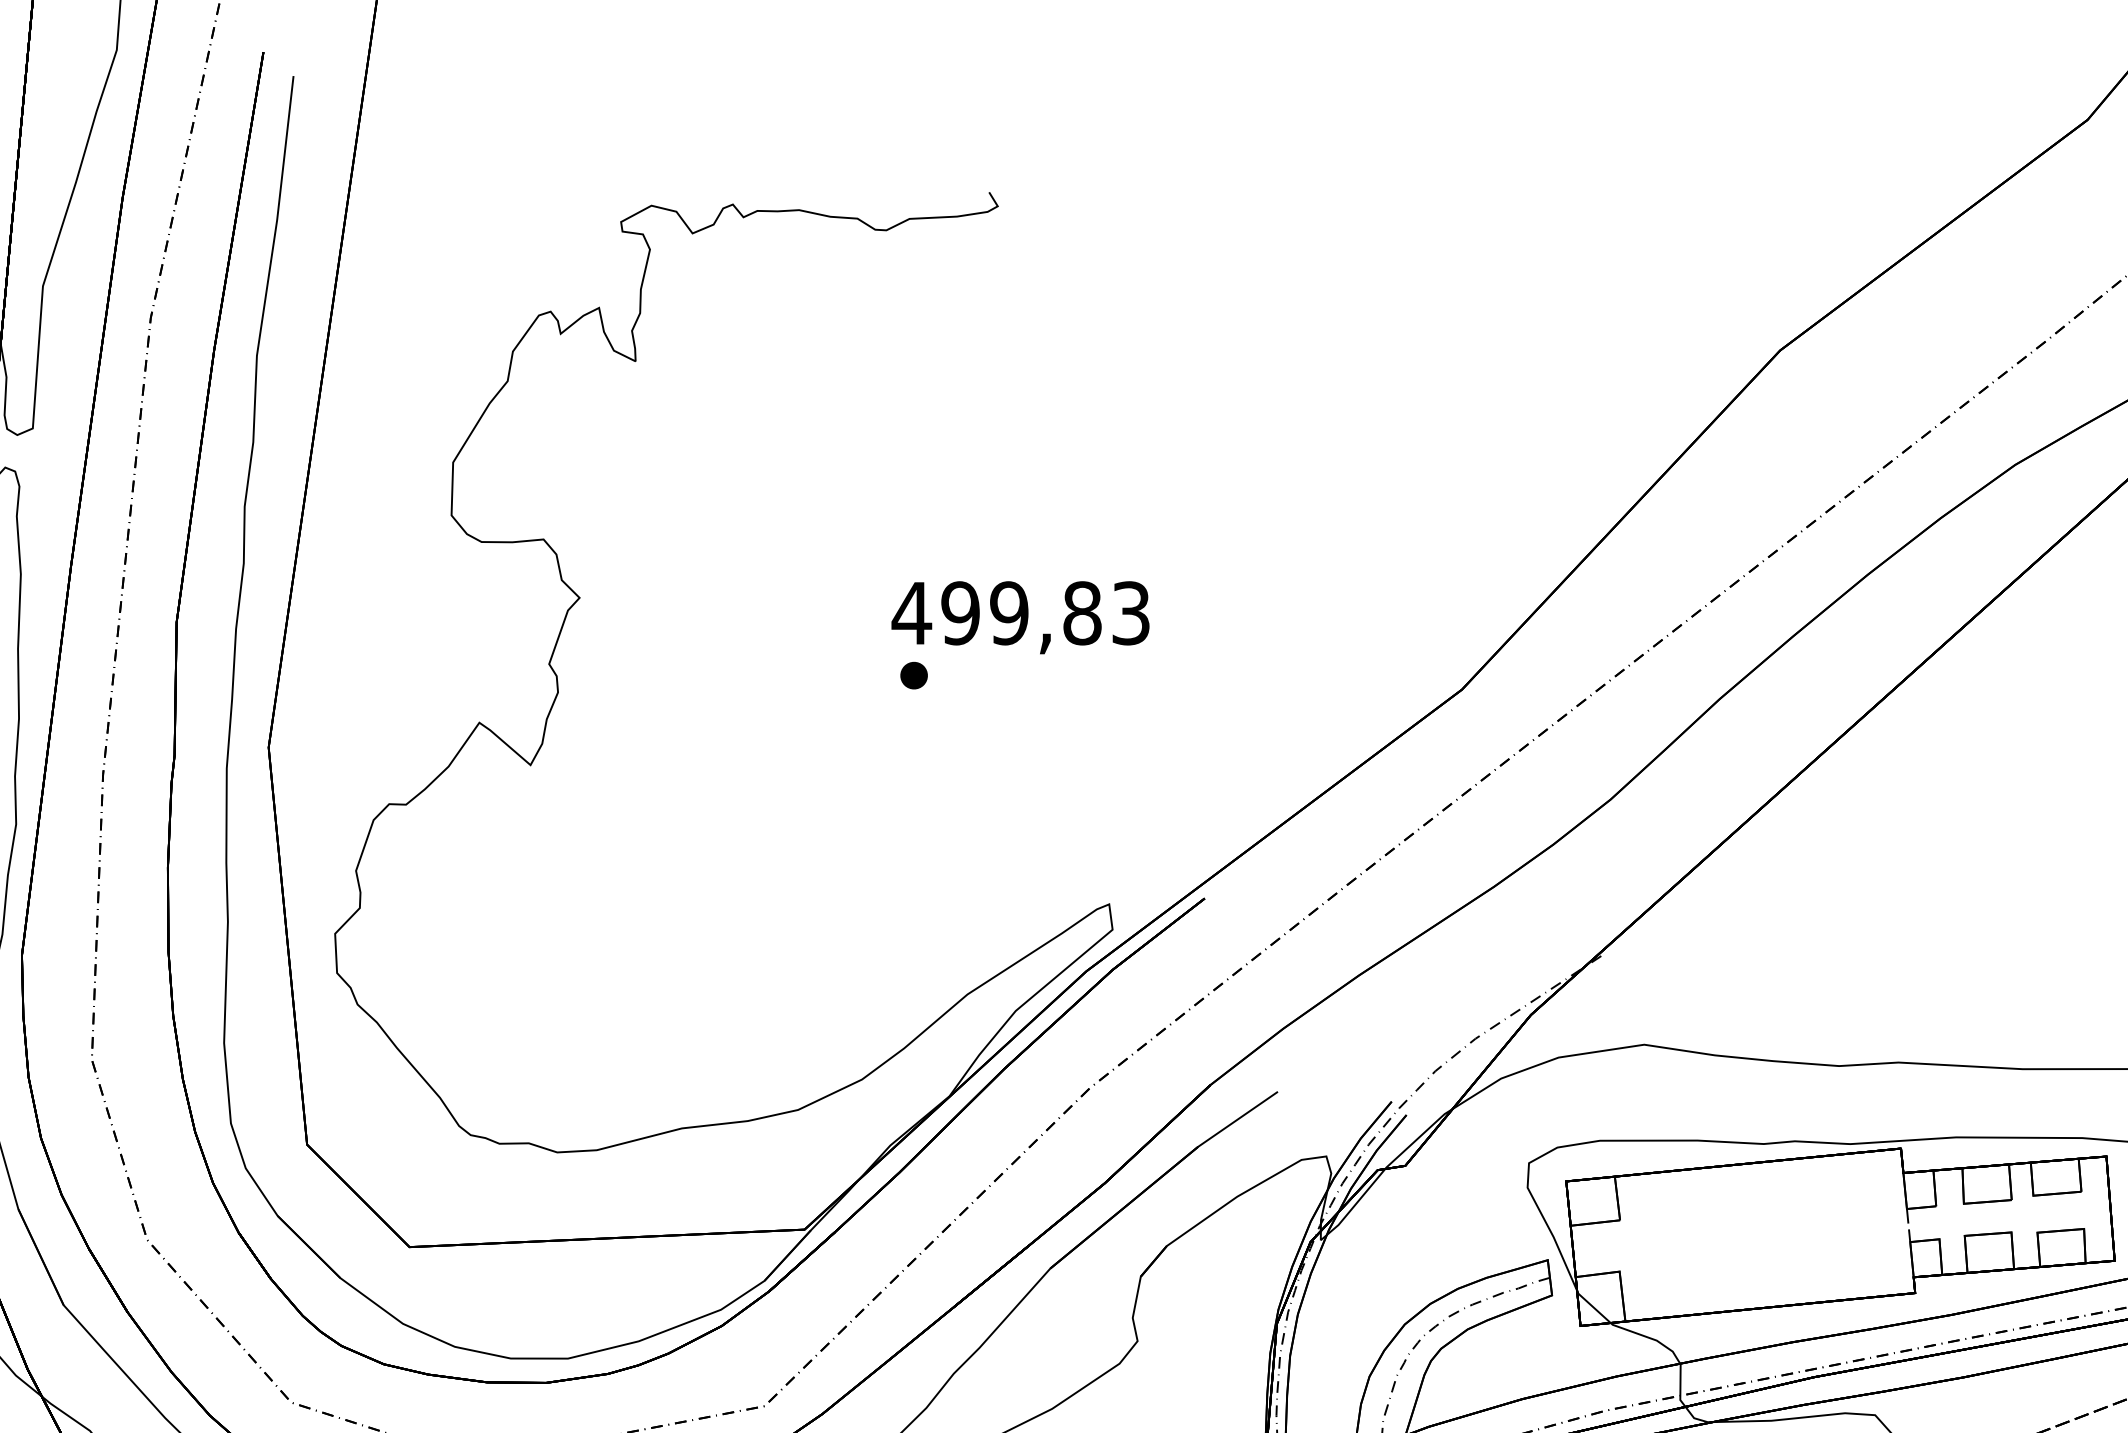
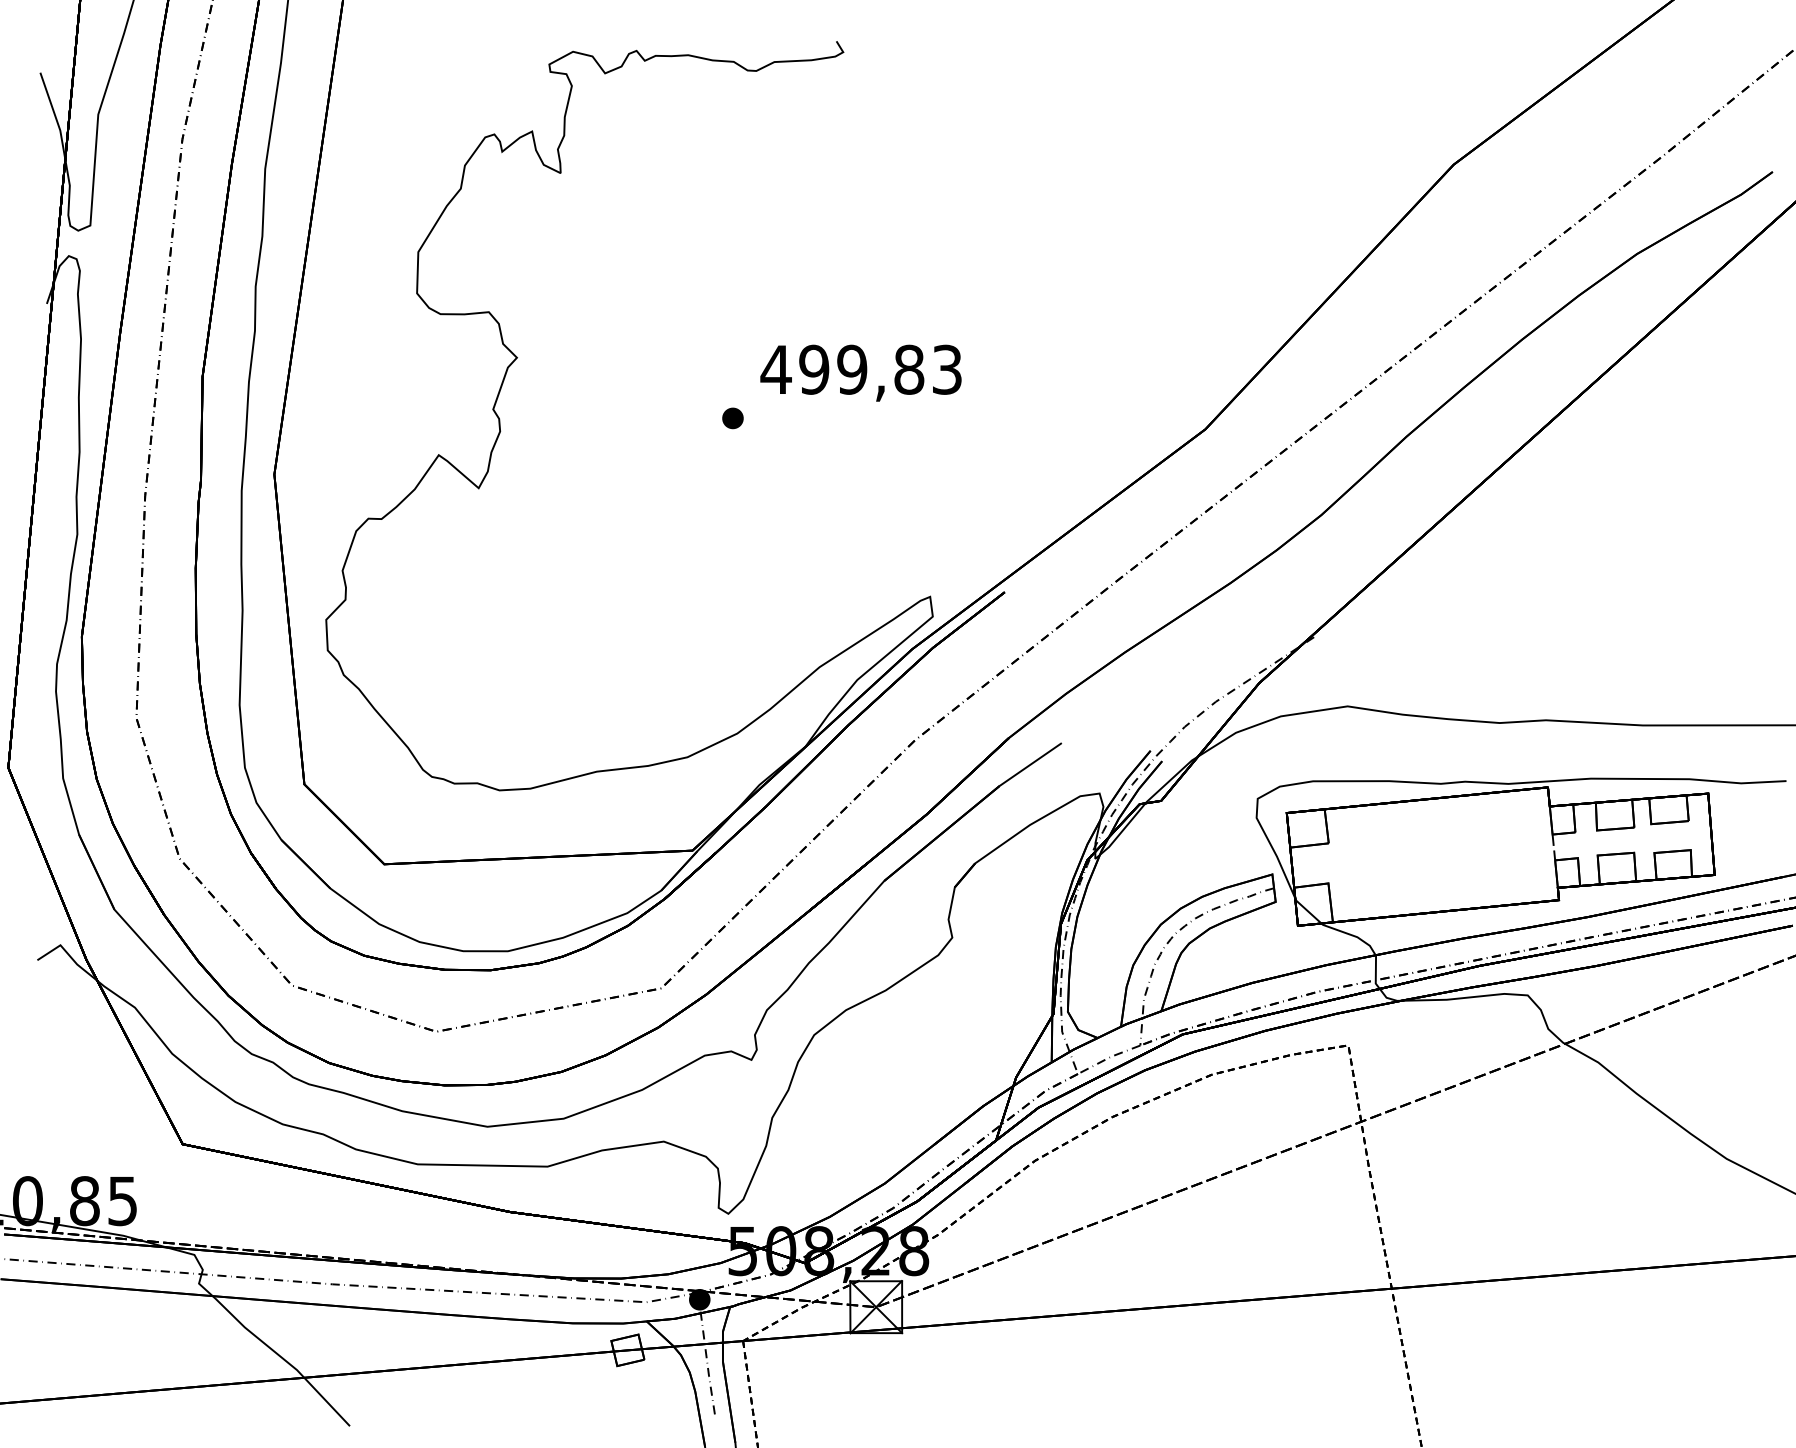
part: (913, 675) -> (732, 418), moved

